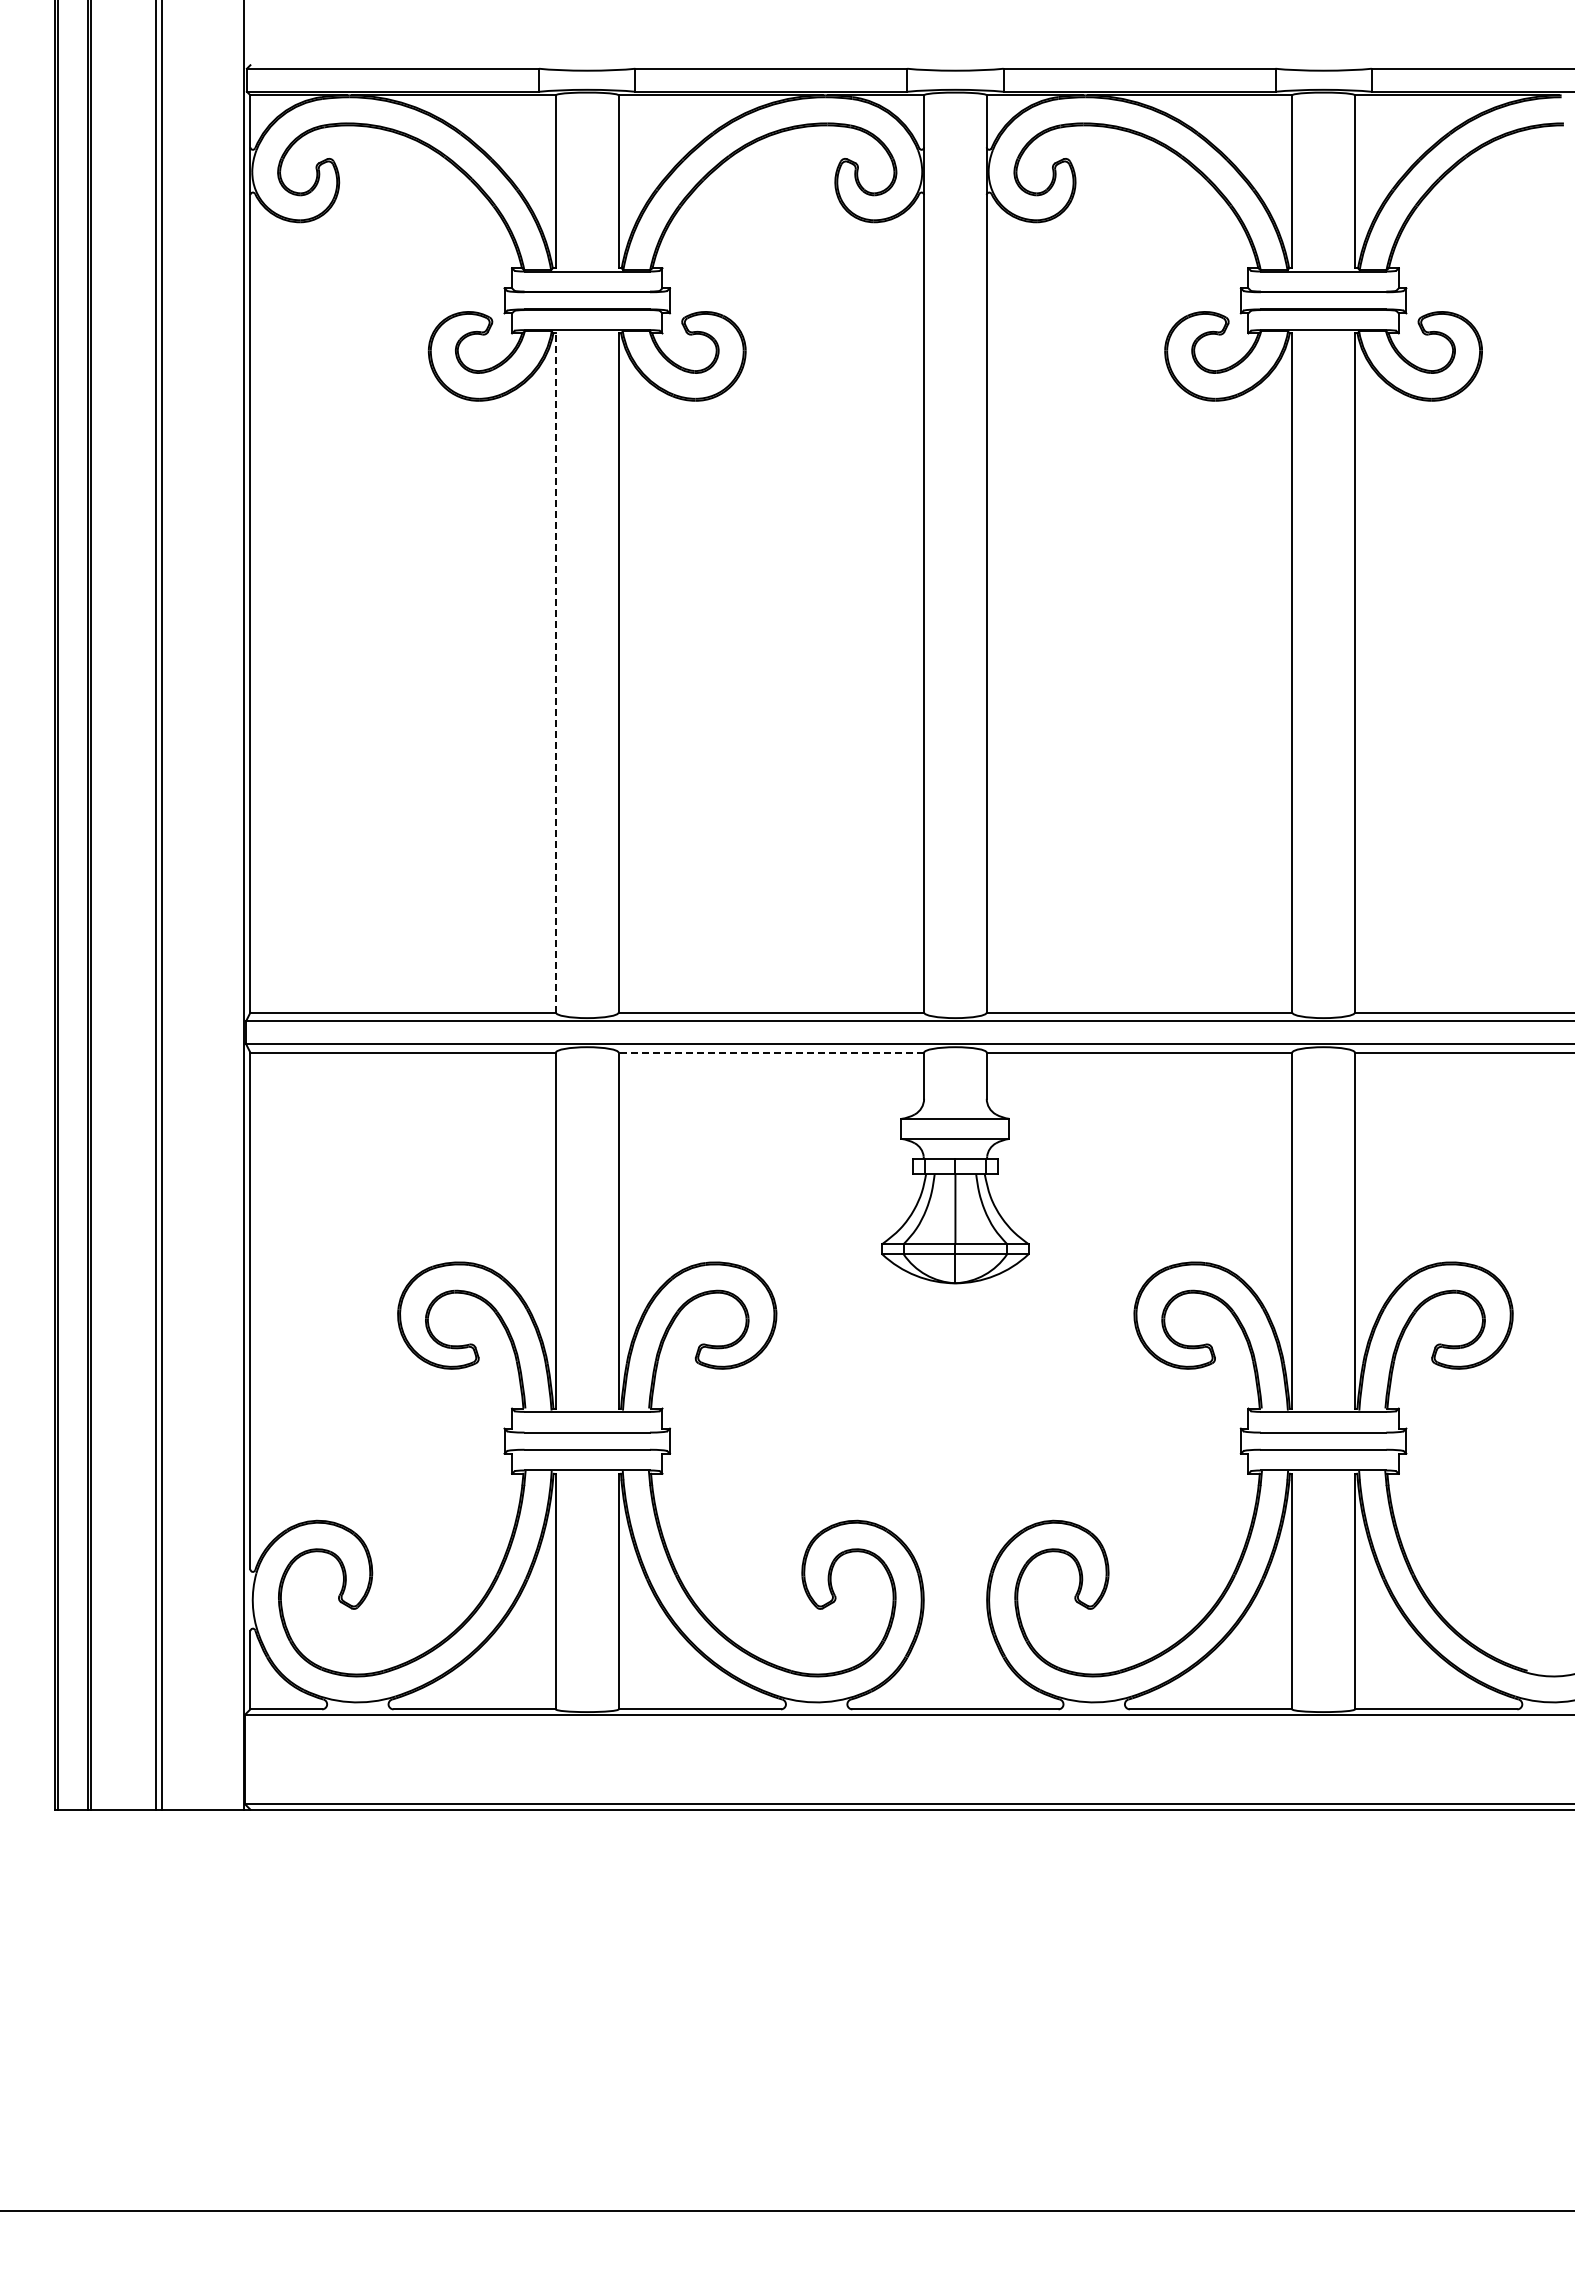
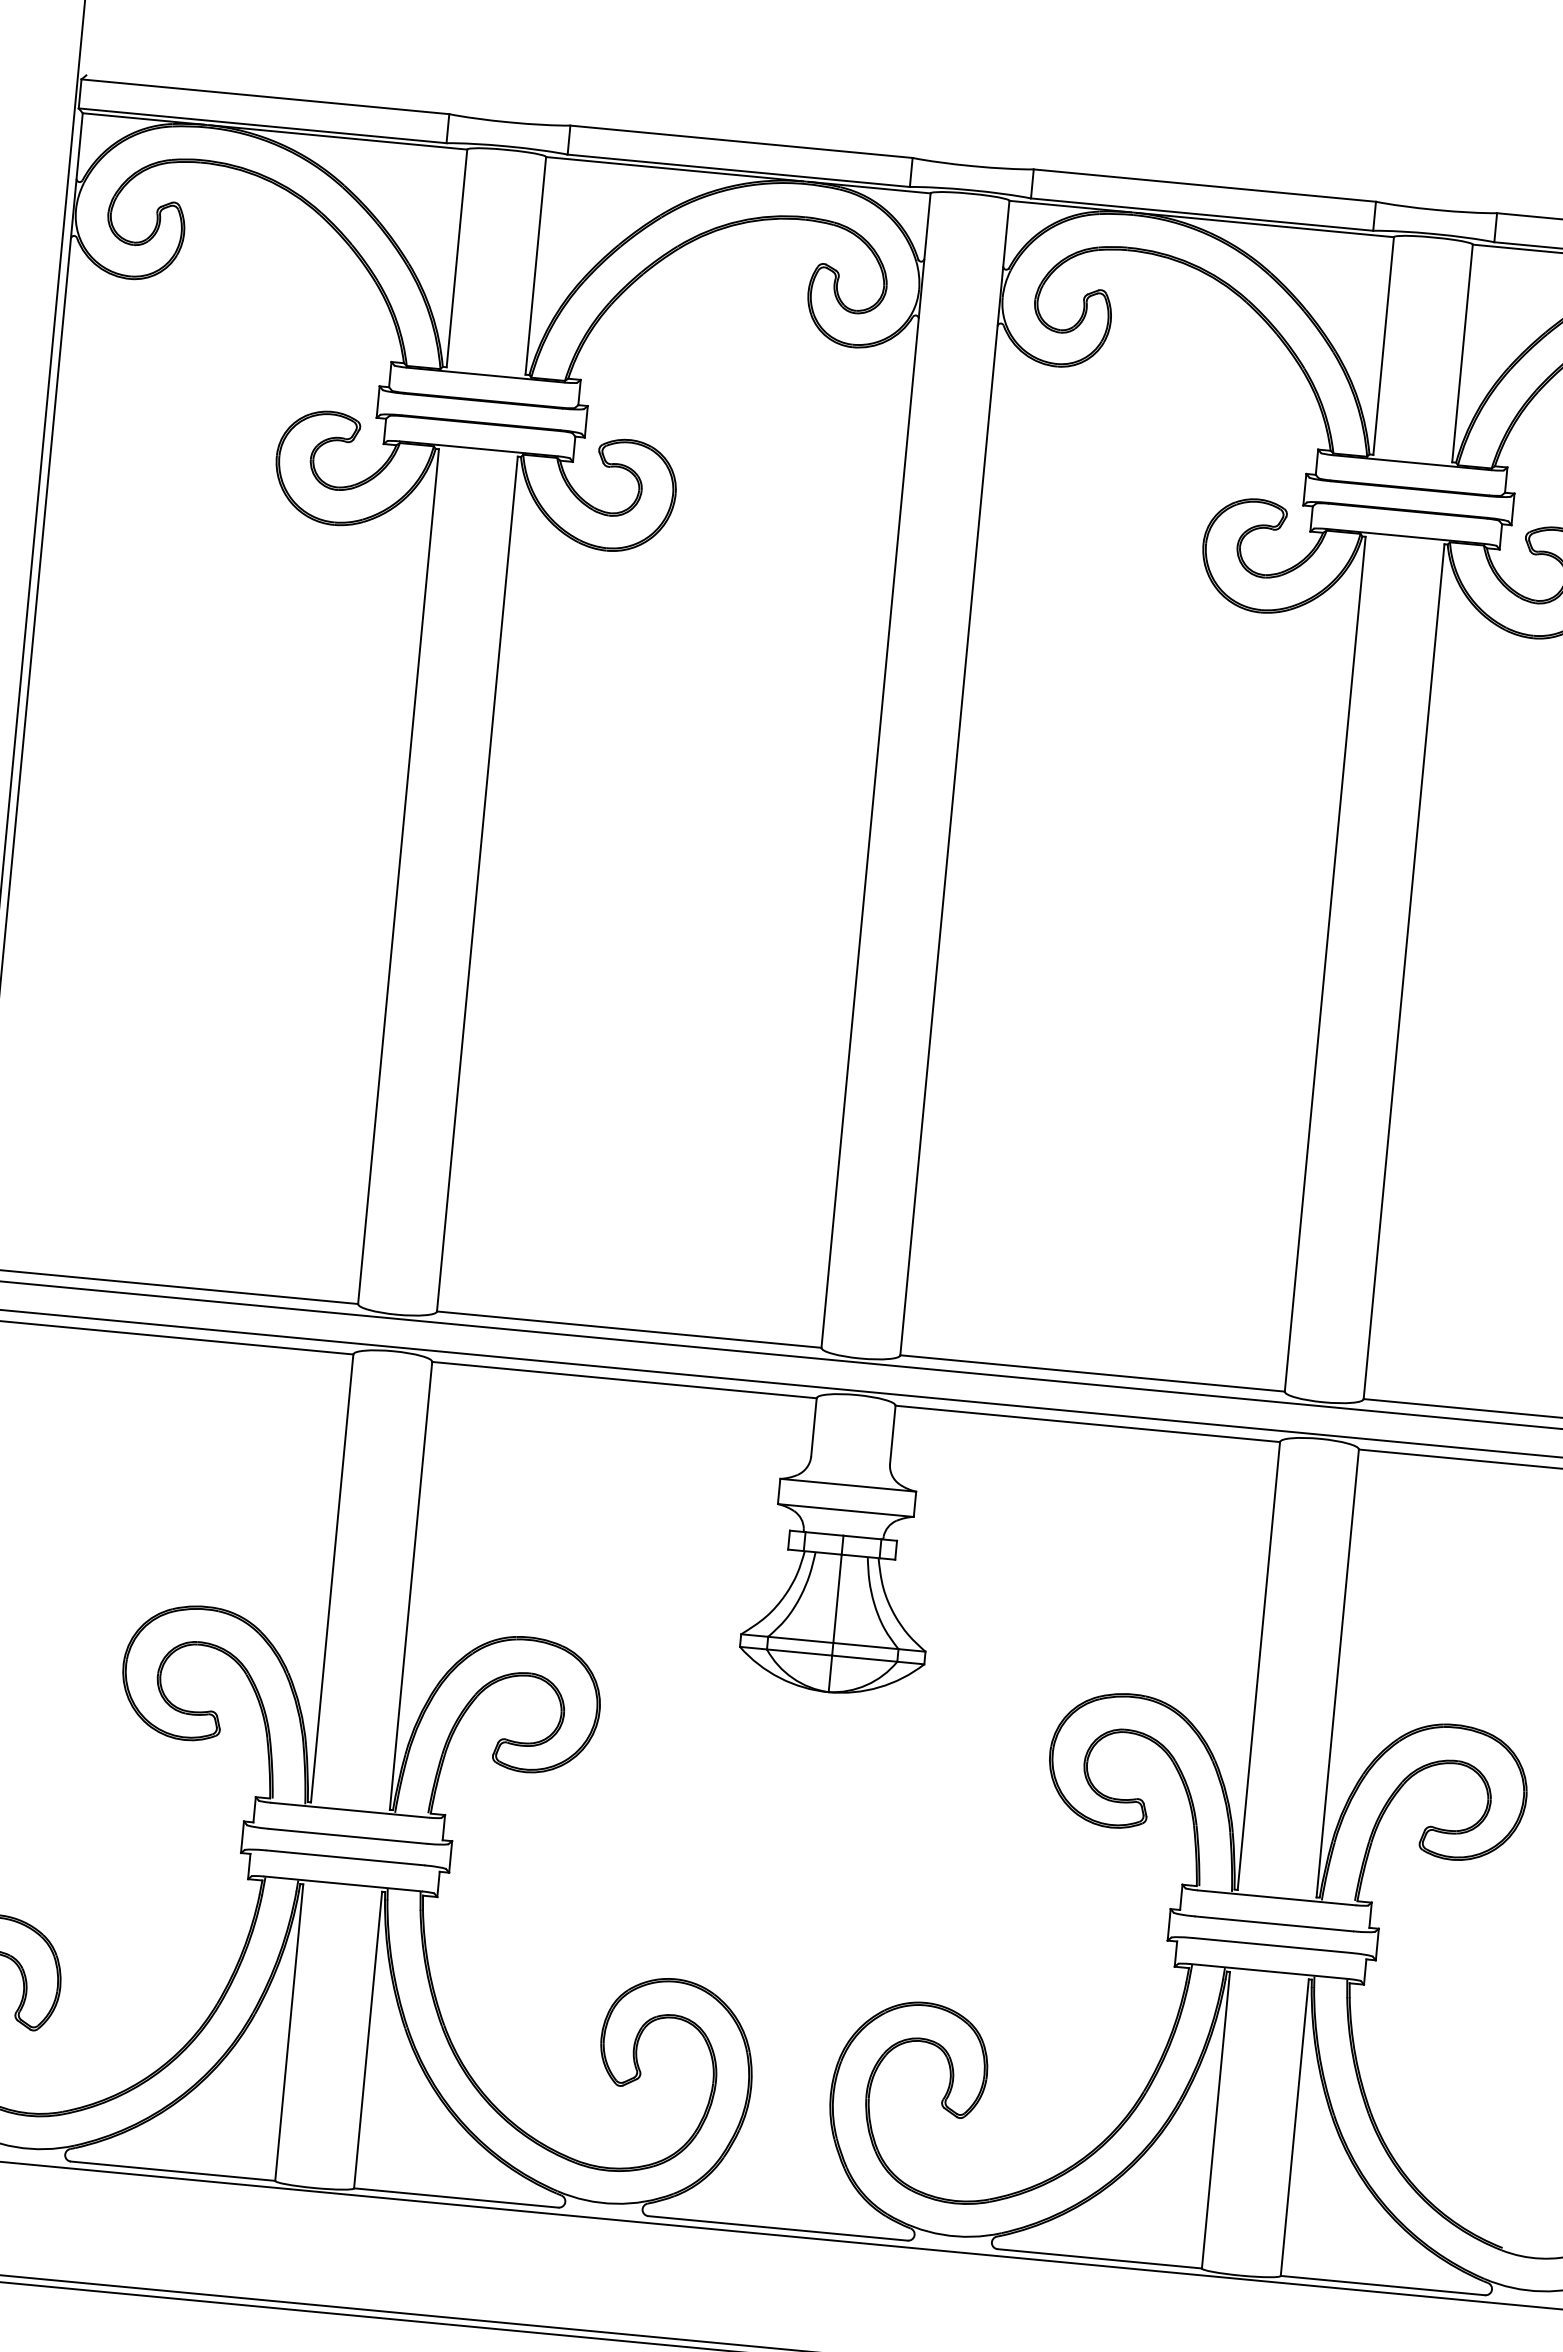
line: (555, 673) -> (397, 877), dashed -> solid
line: (771, 1052) -> (624, 1379), dashed -> solid

